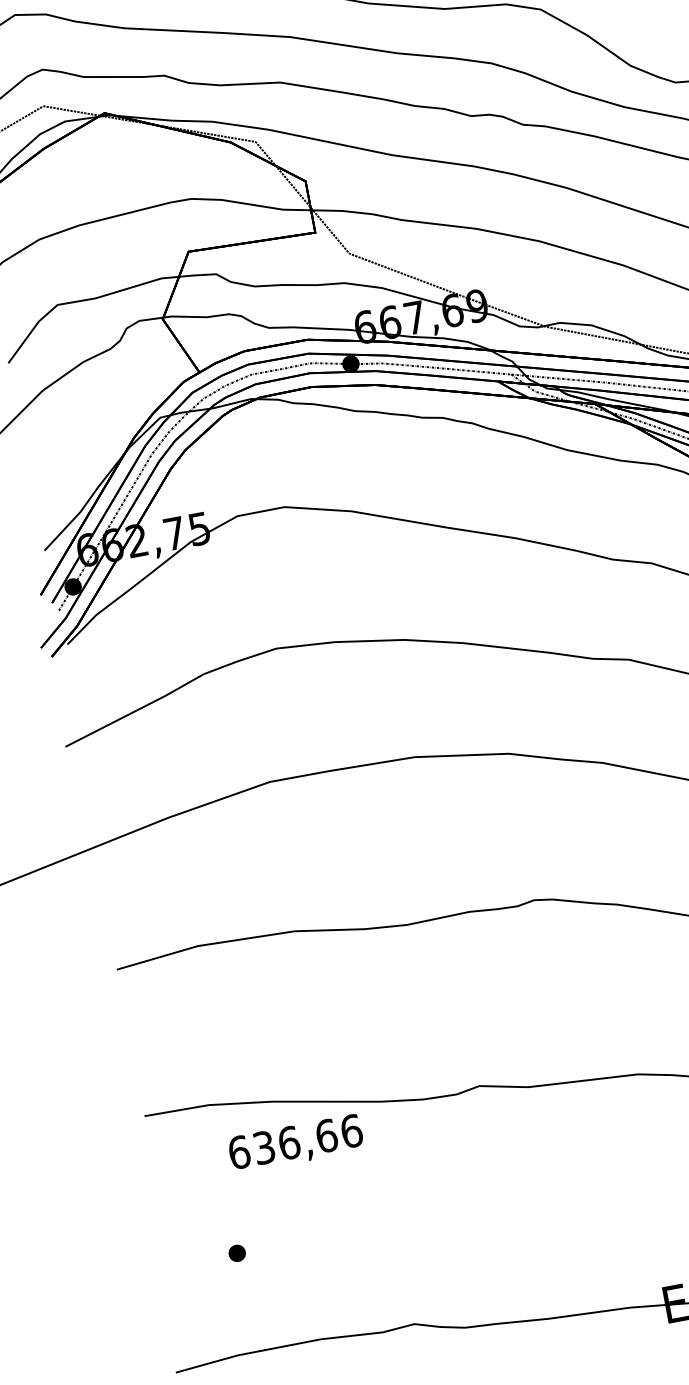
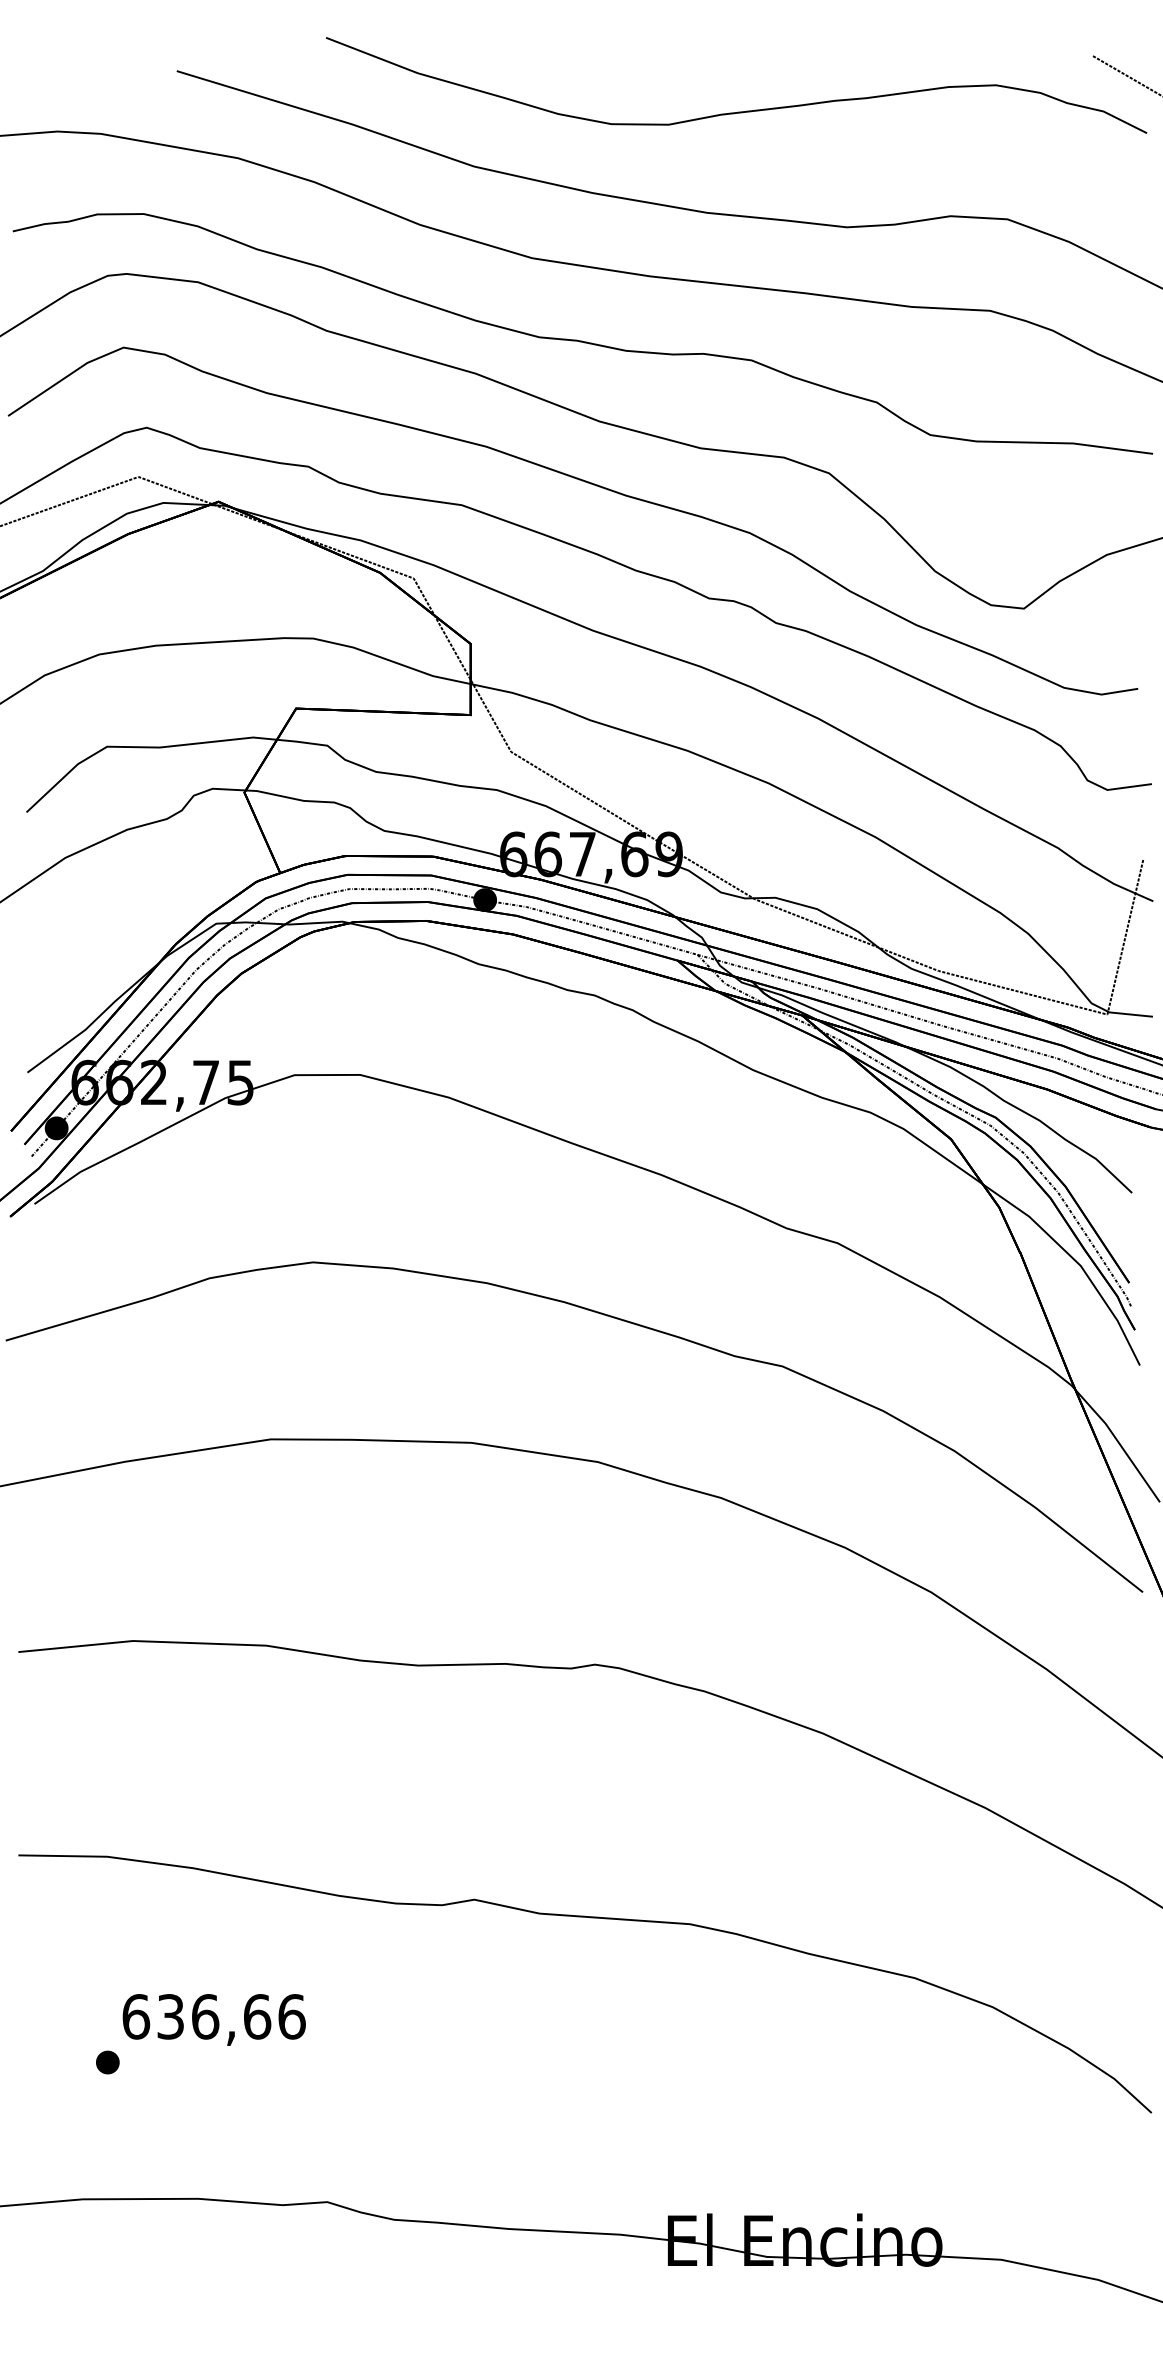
text: (295, 1143) -> (213, 2019), moved

